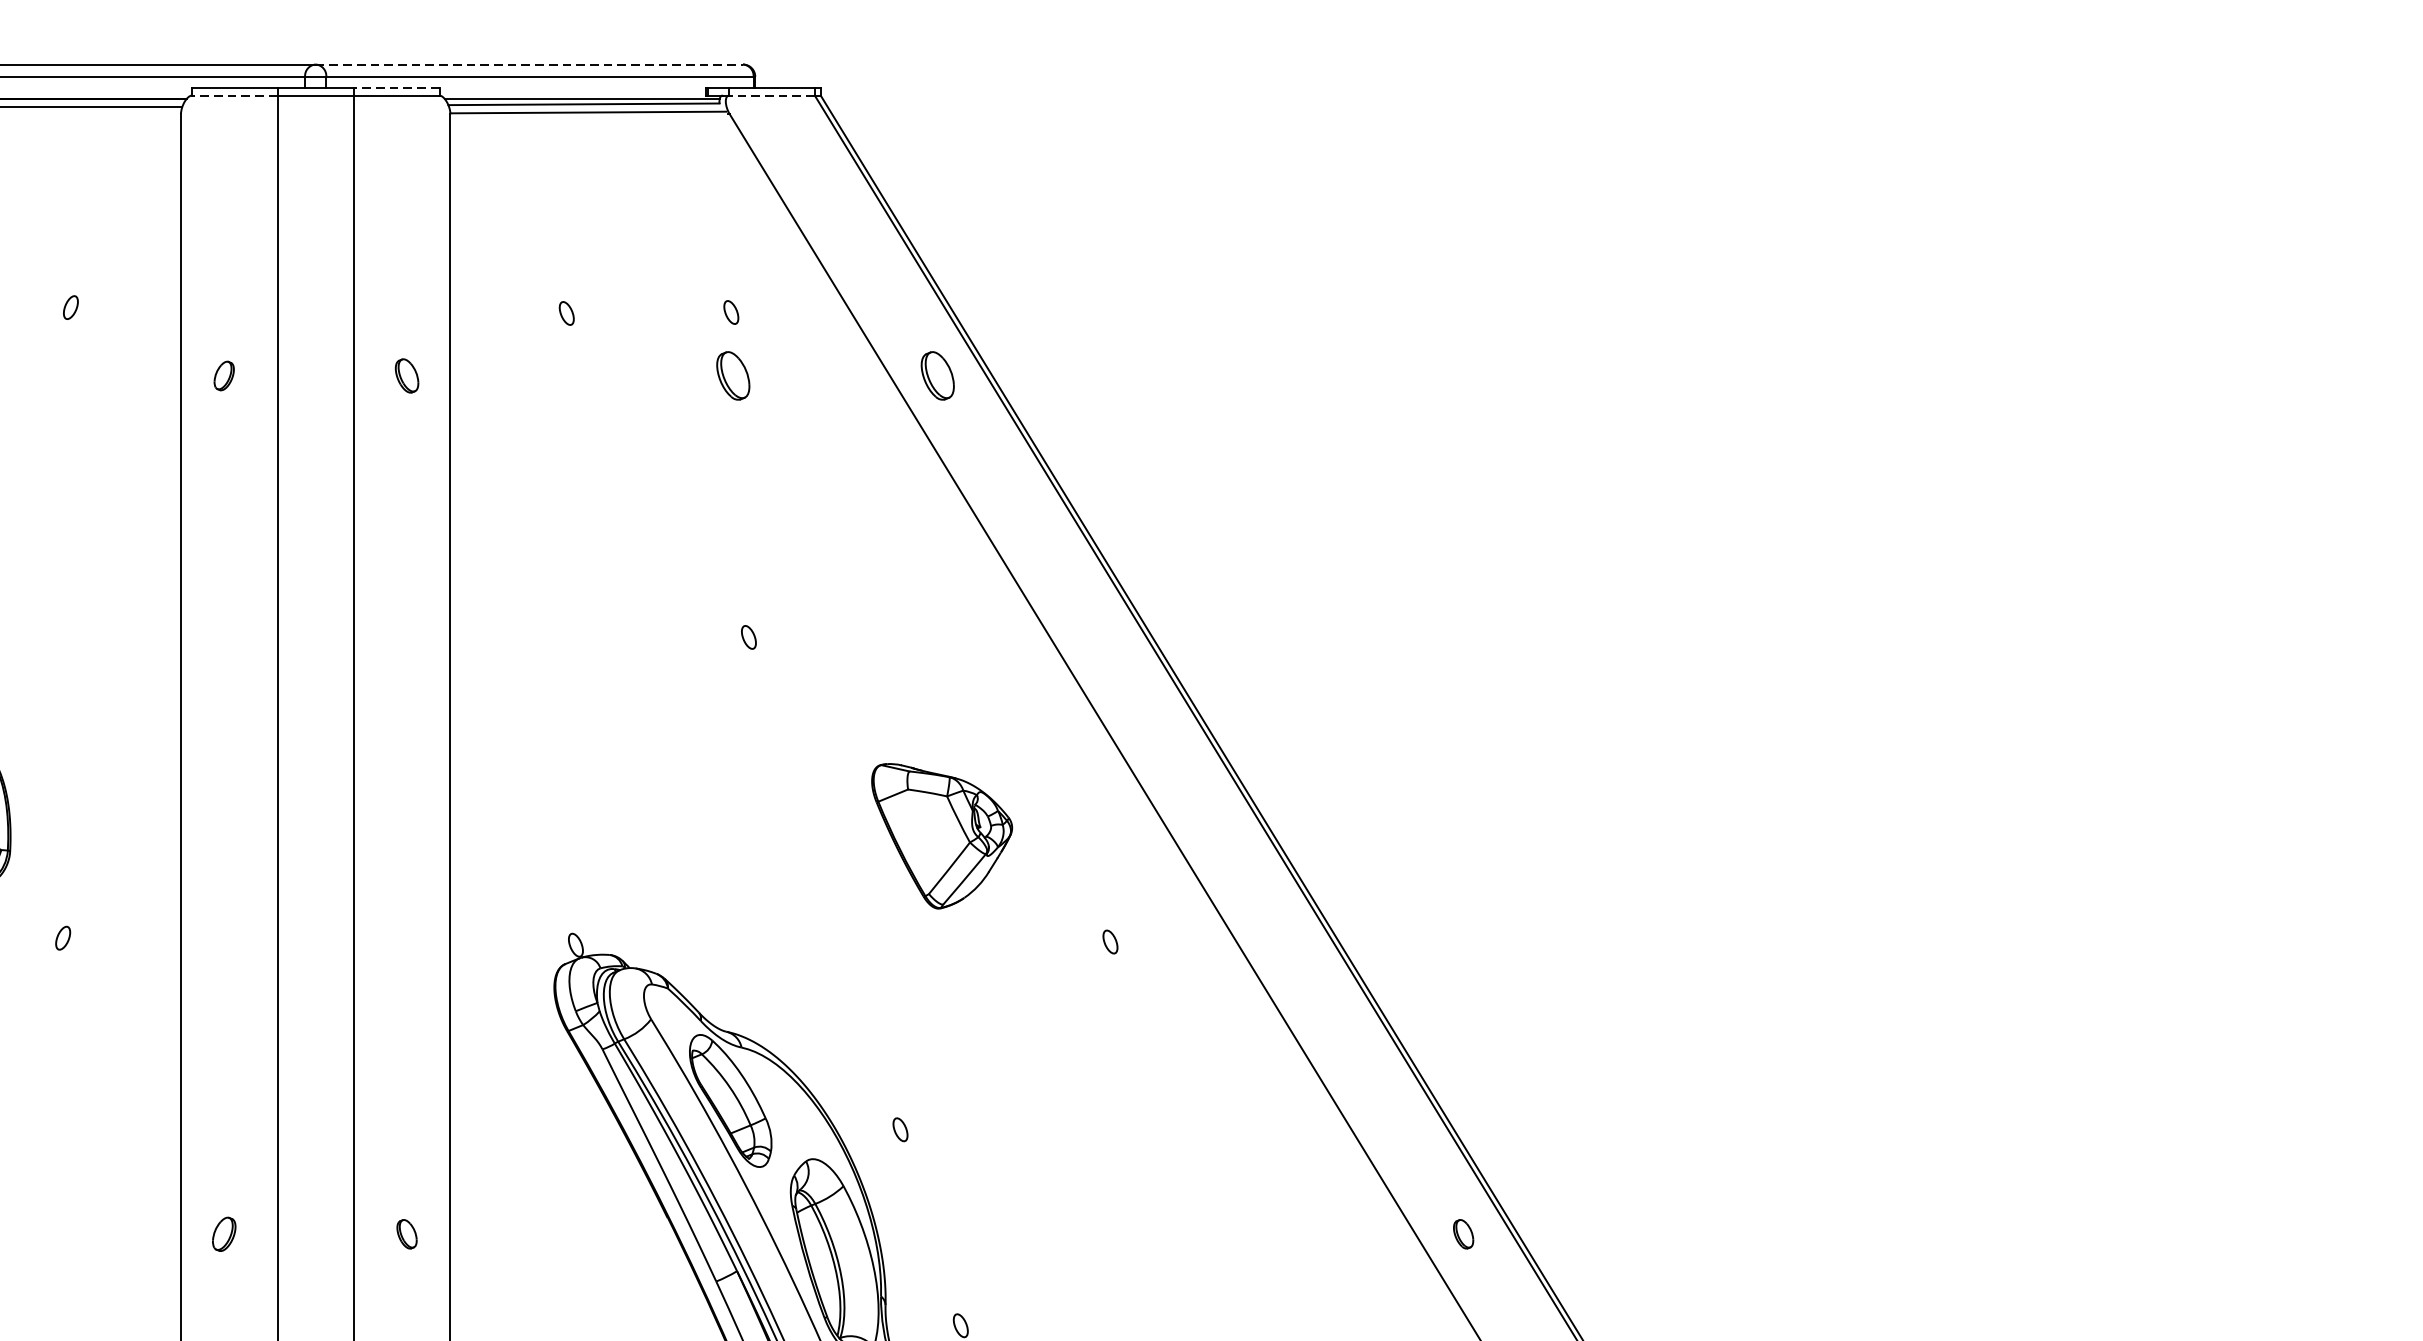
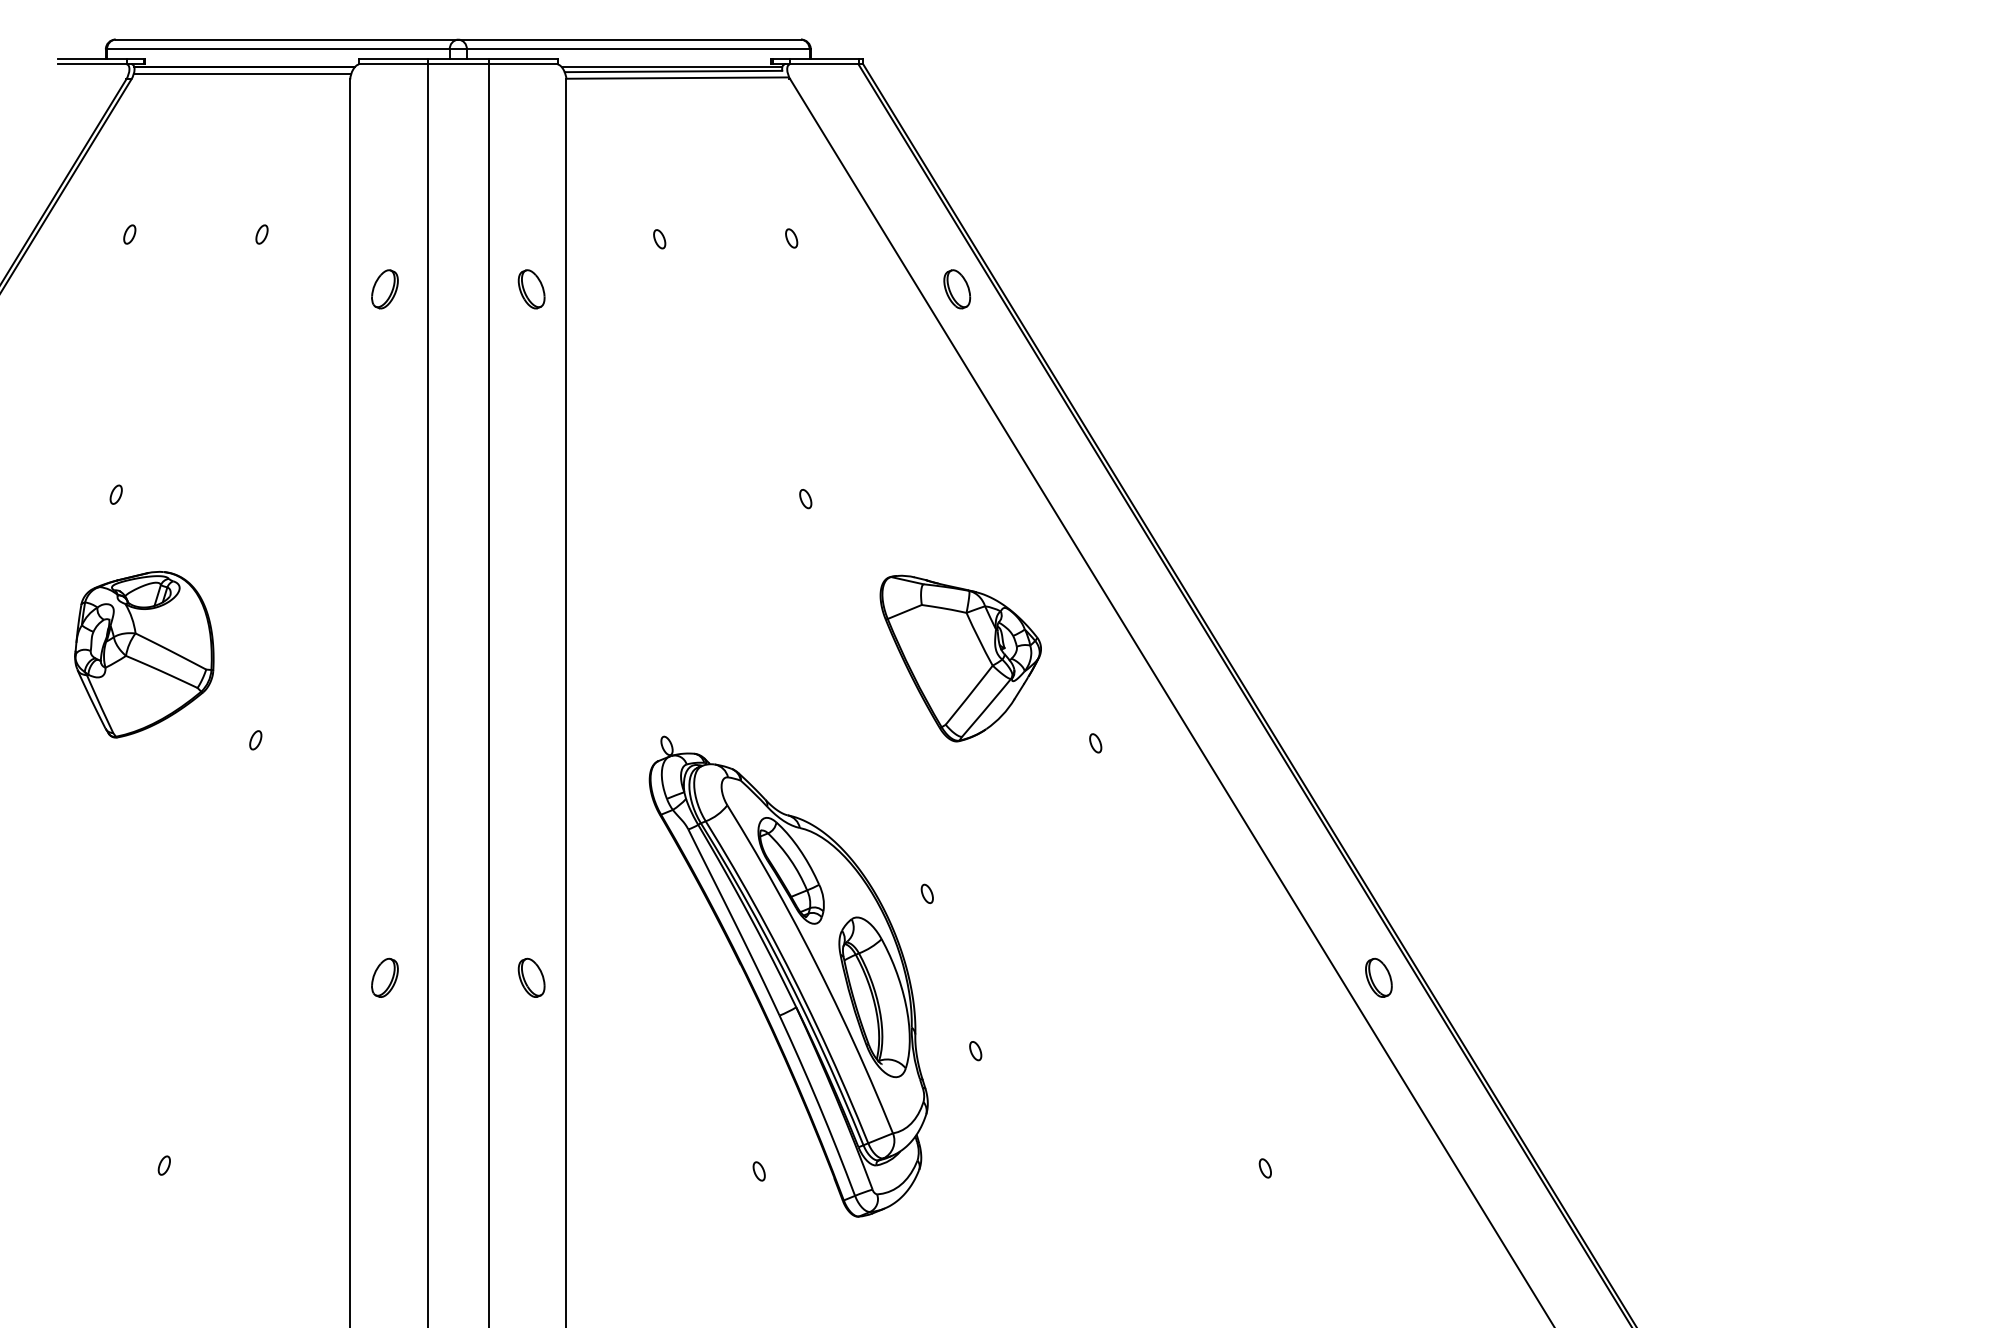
line: (530, 64) -> (630, 39), dashed -> solid
line: (395, 88) -> (522, 58), dashed -> solid
line: (233, 95) -> (392, 64), dashed -> solid
line: (771, 95) -> (823, 64), dashed -> solid
part: (223, 376) -> (384, 289), size x1.67
part: (406, 376) -> (531, 289), size x1.43
part: (733, 376) -> (793, 289), removed
part: (941, 836) -> (960, 658), size x1.43
part: (223, 1233) -> (384, 977), size x1.43
part: (406, 1233) -> (531, 977), size x1.67
part: (1463, 1233) -> (1378, 977), size x1.67

